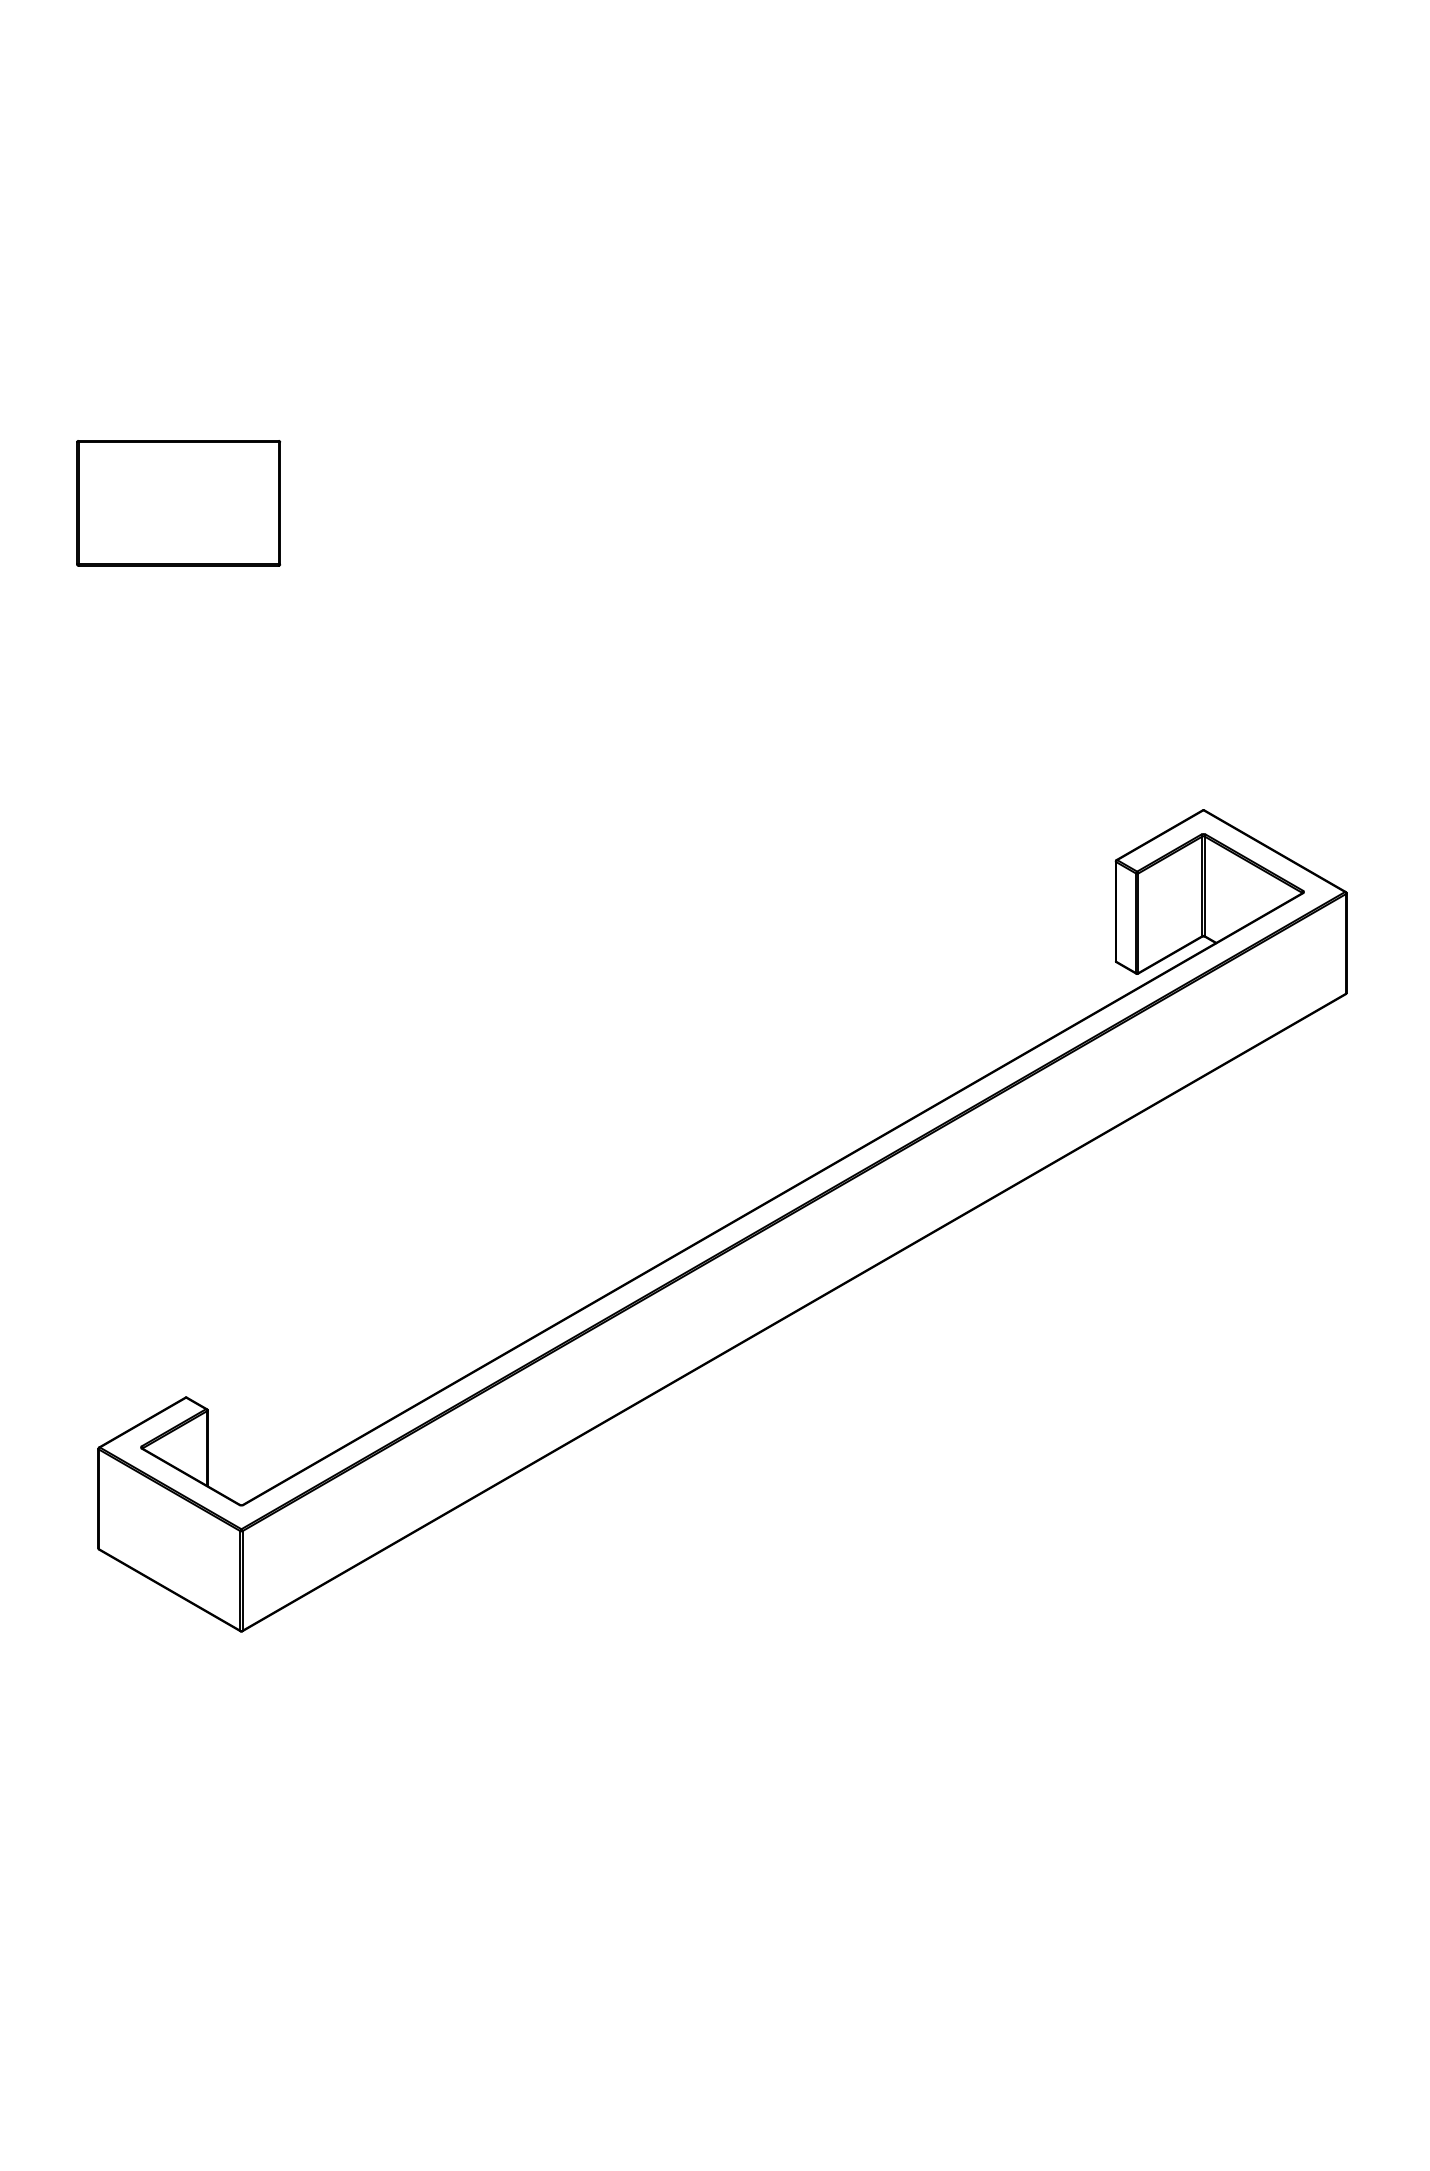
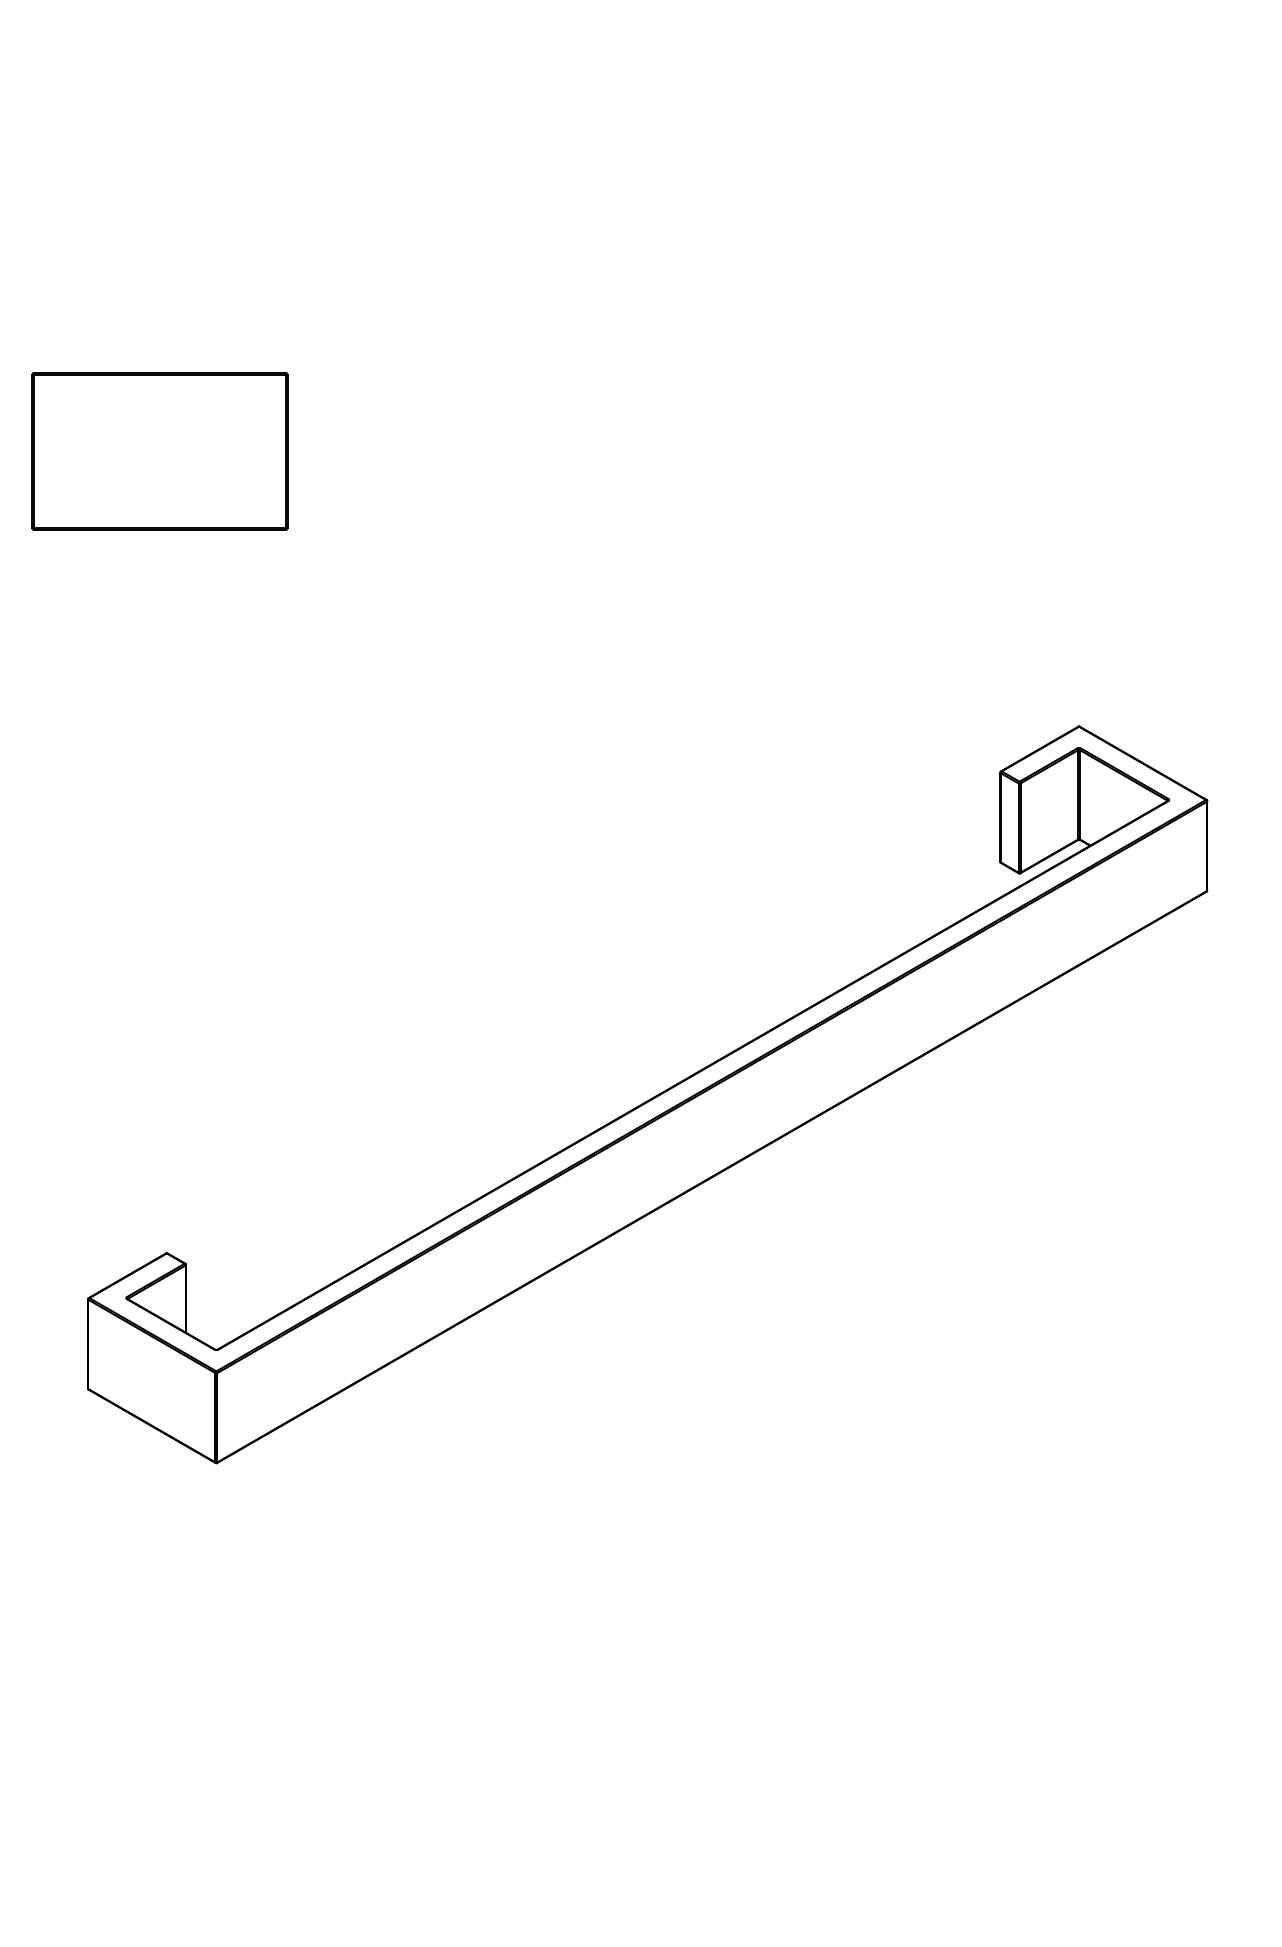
part: (178, 503) -> (159, 451), size x1.4

